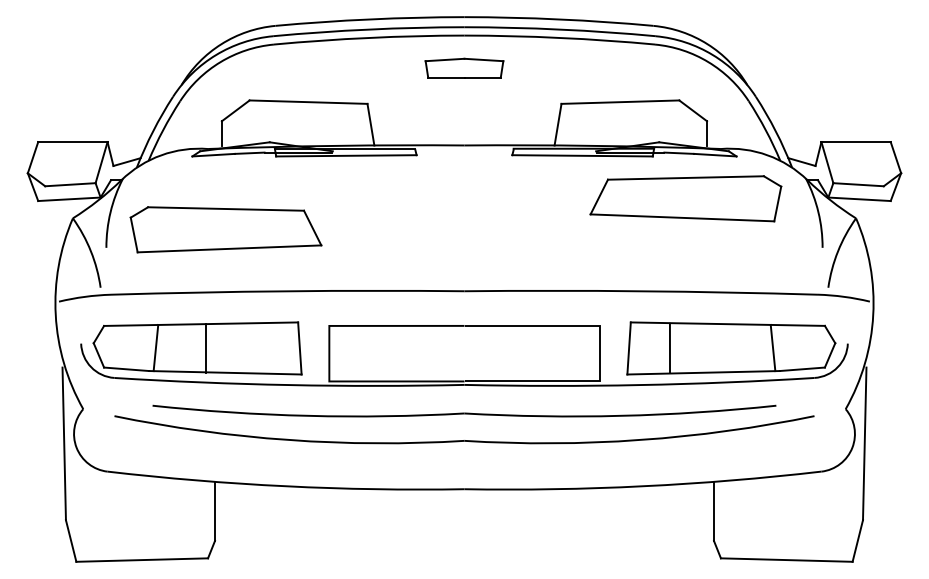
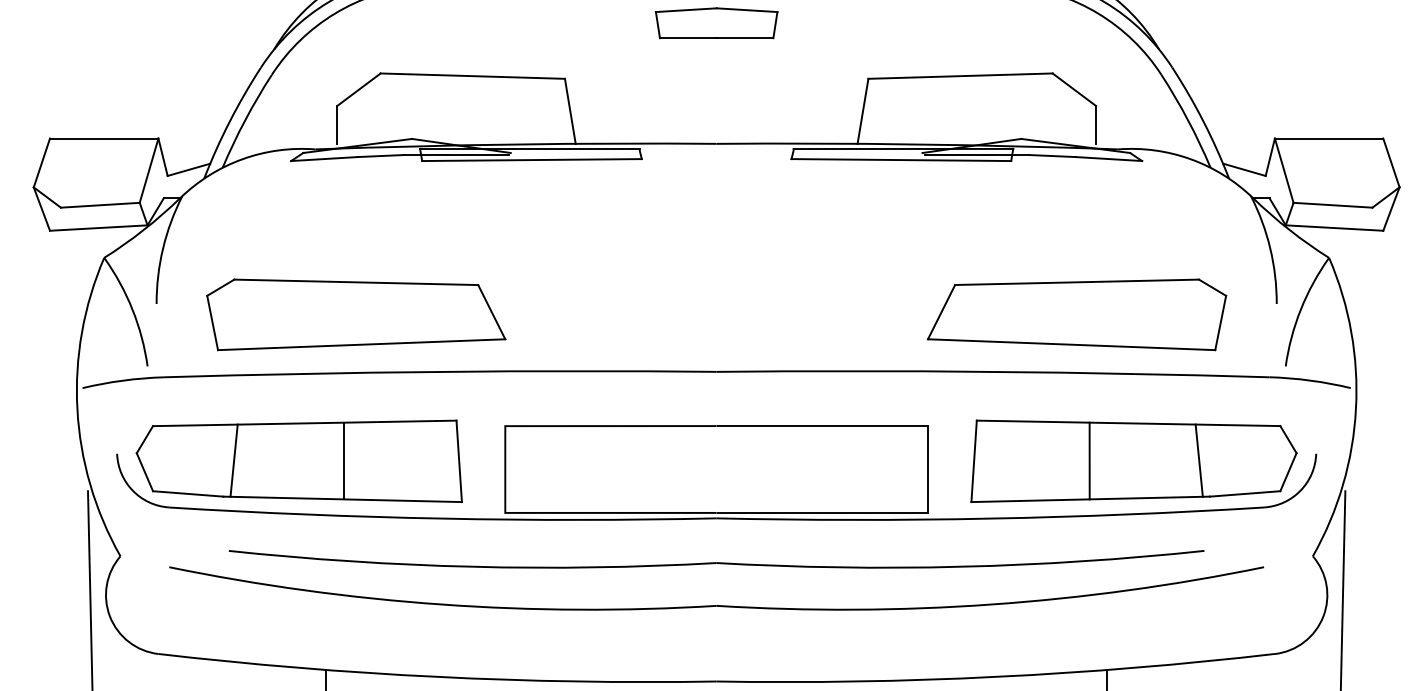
part: (685, 198) -> (1076, 314), moved
part: (225, 229) -> (355, 314), moved
line: (206, 347) -> (344, 459), moved
line: (669, 347) -> (1088, 459), moved

